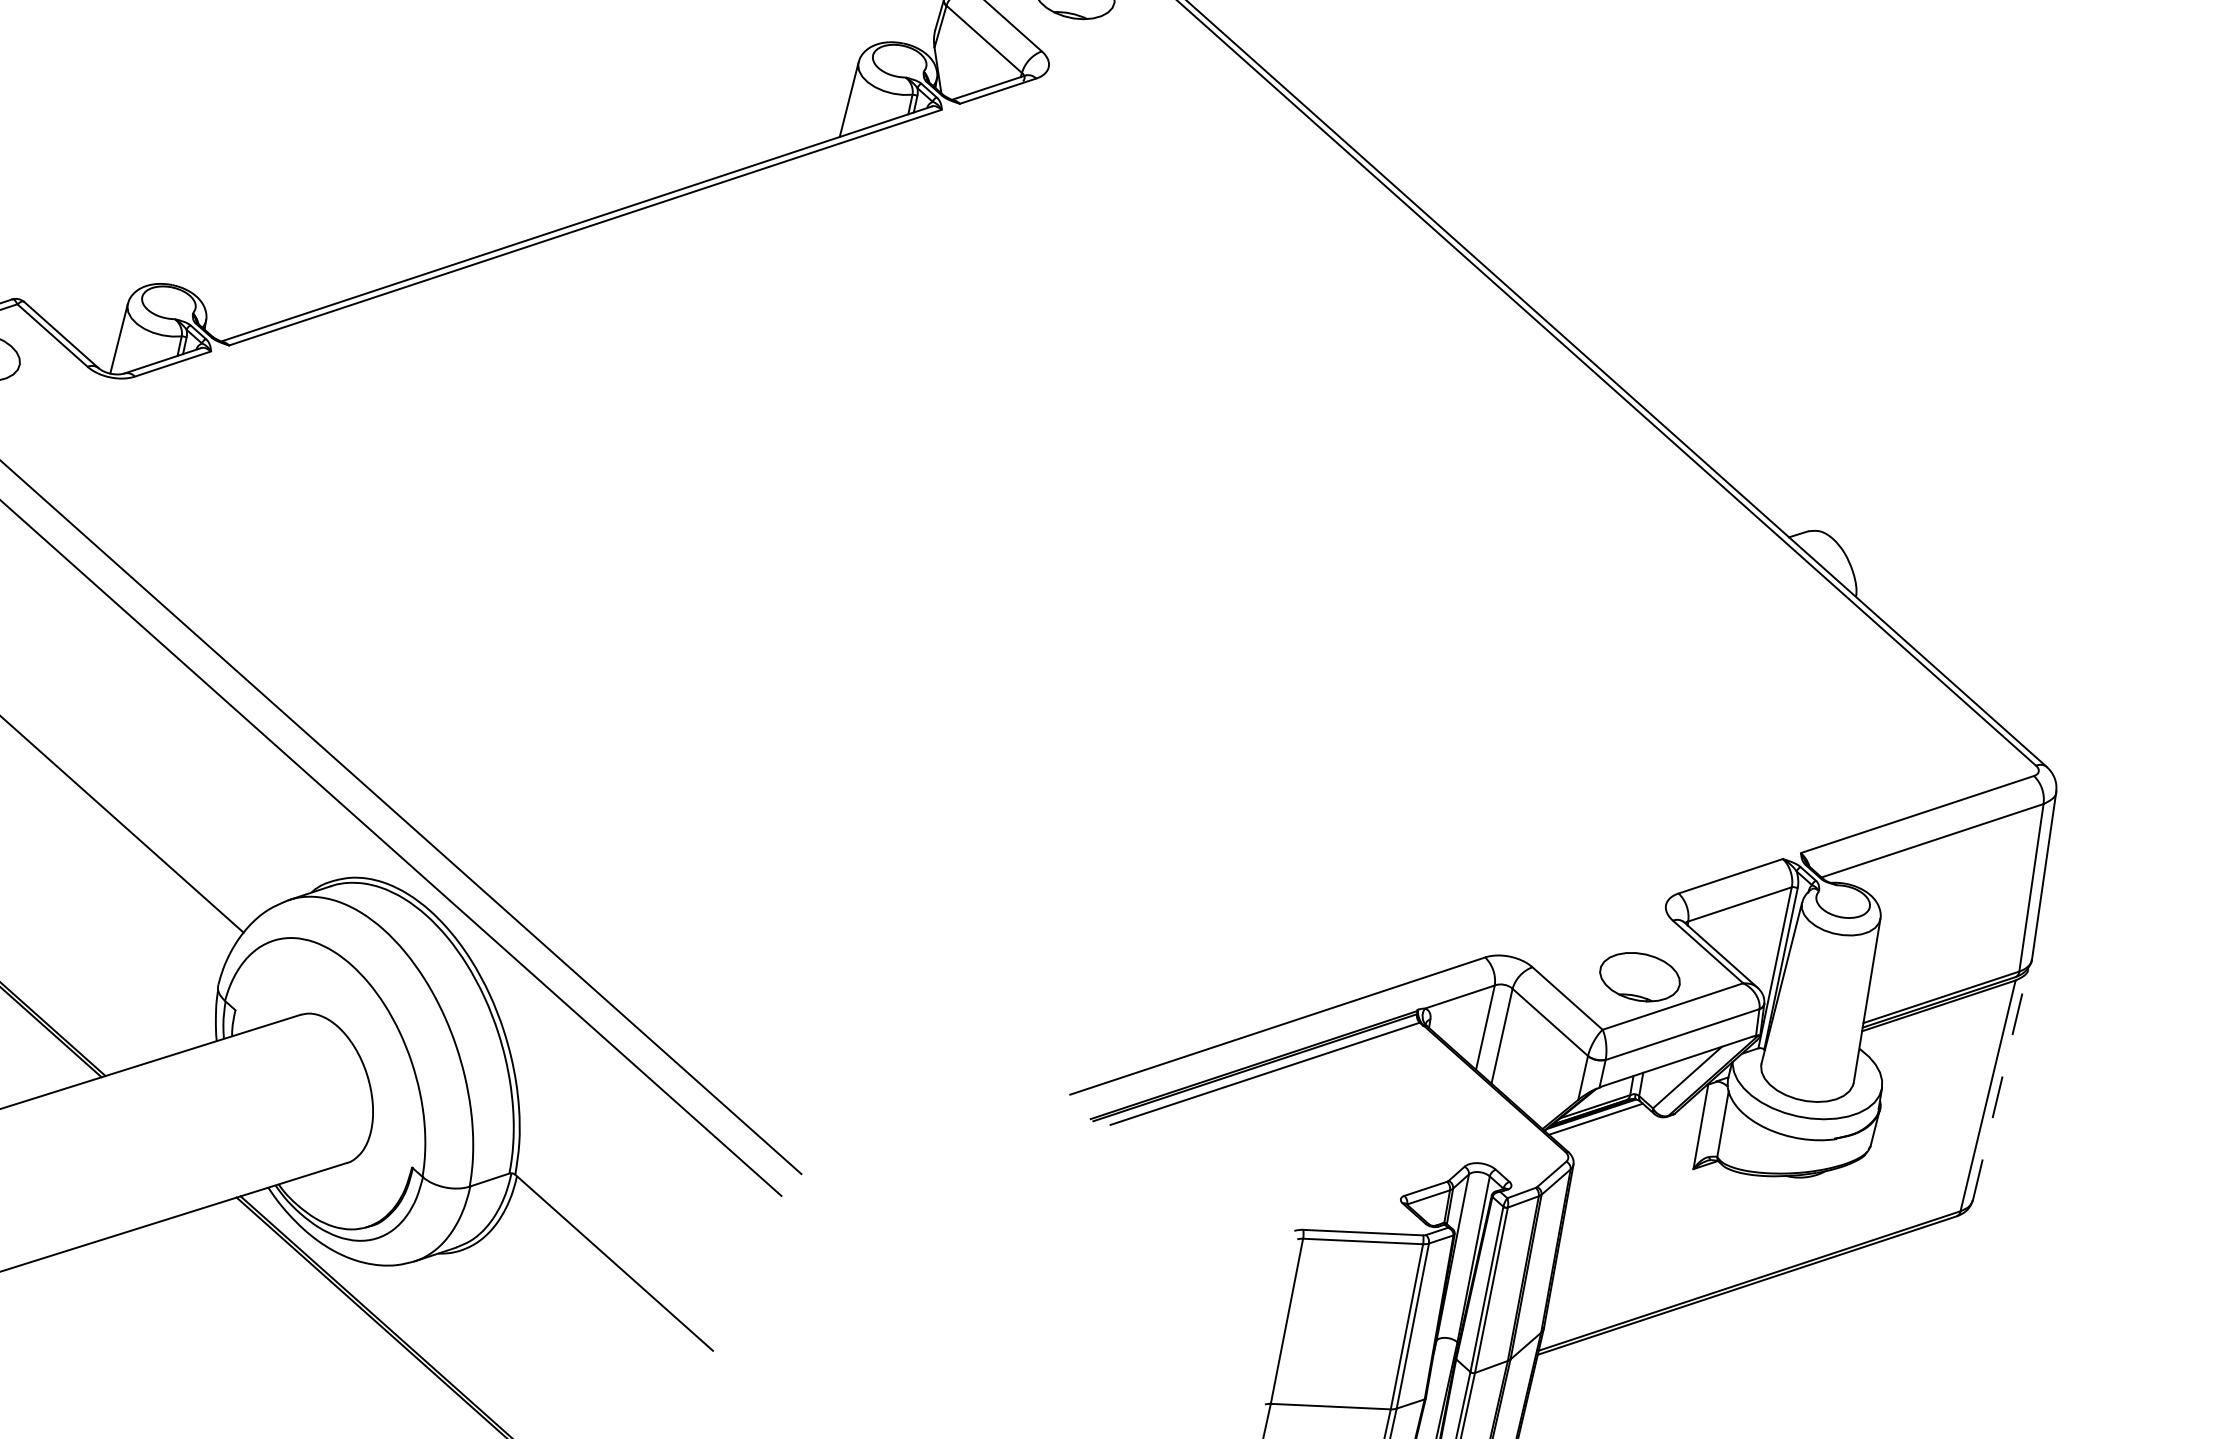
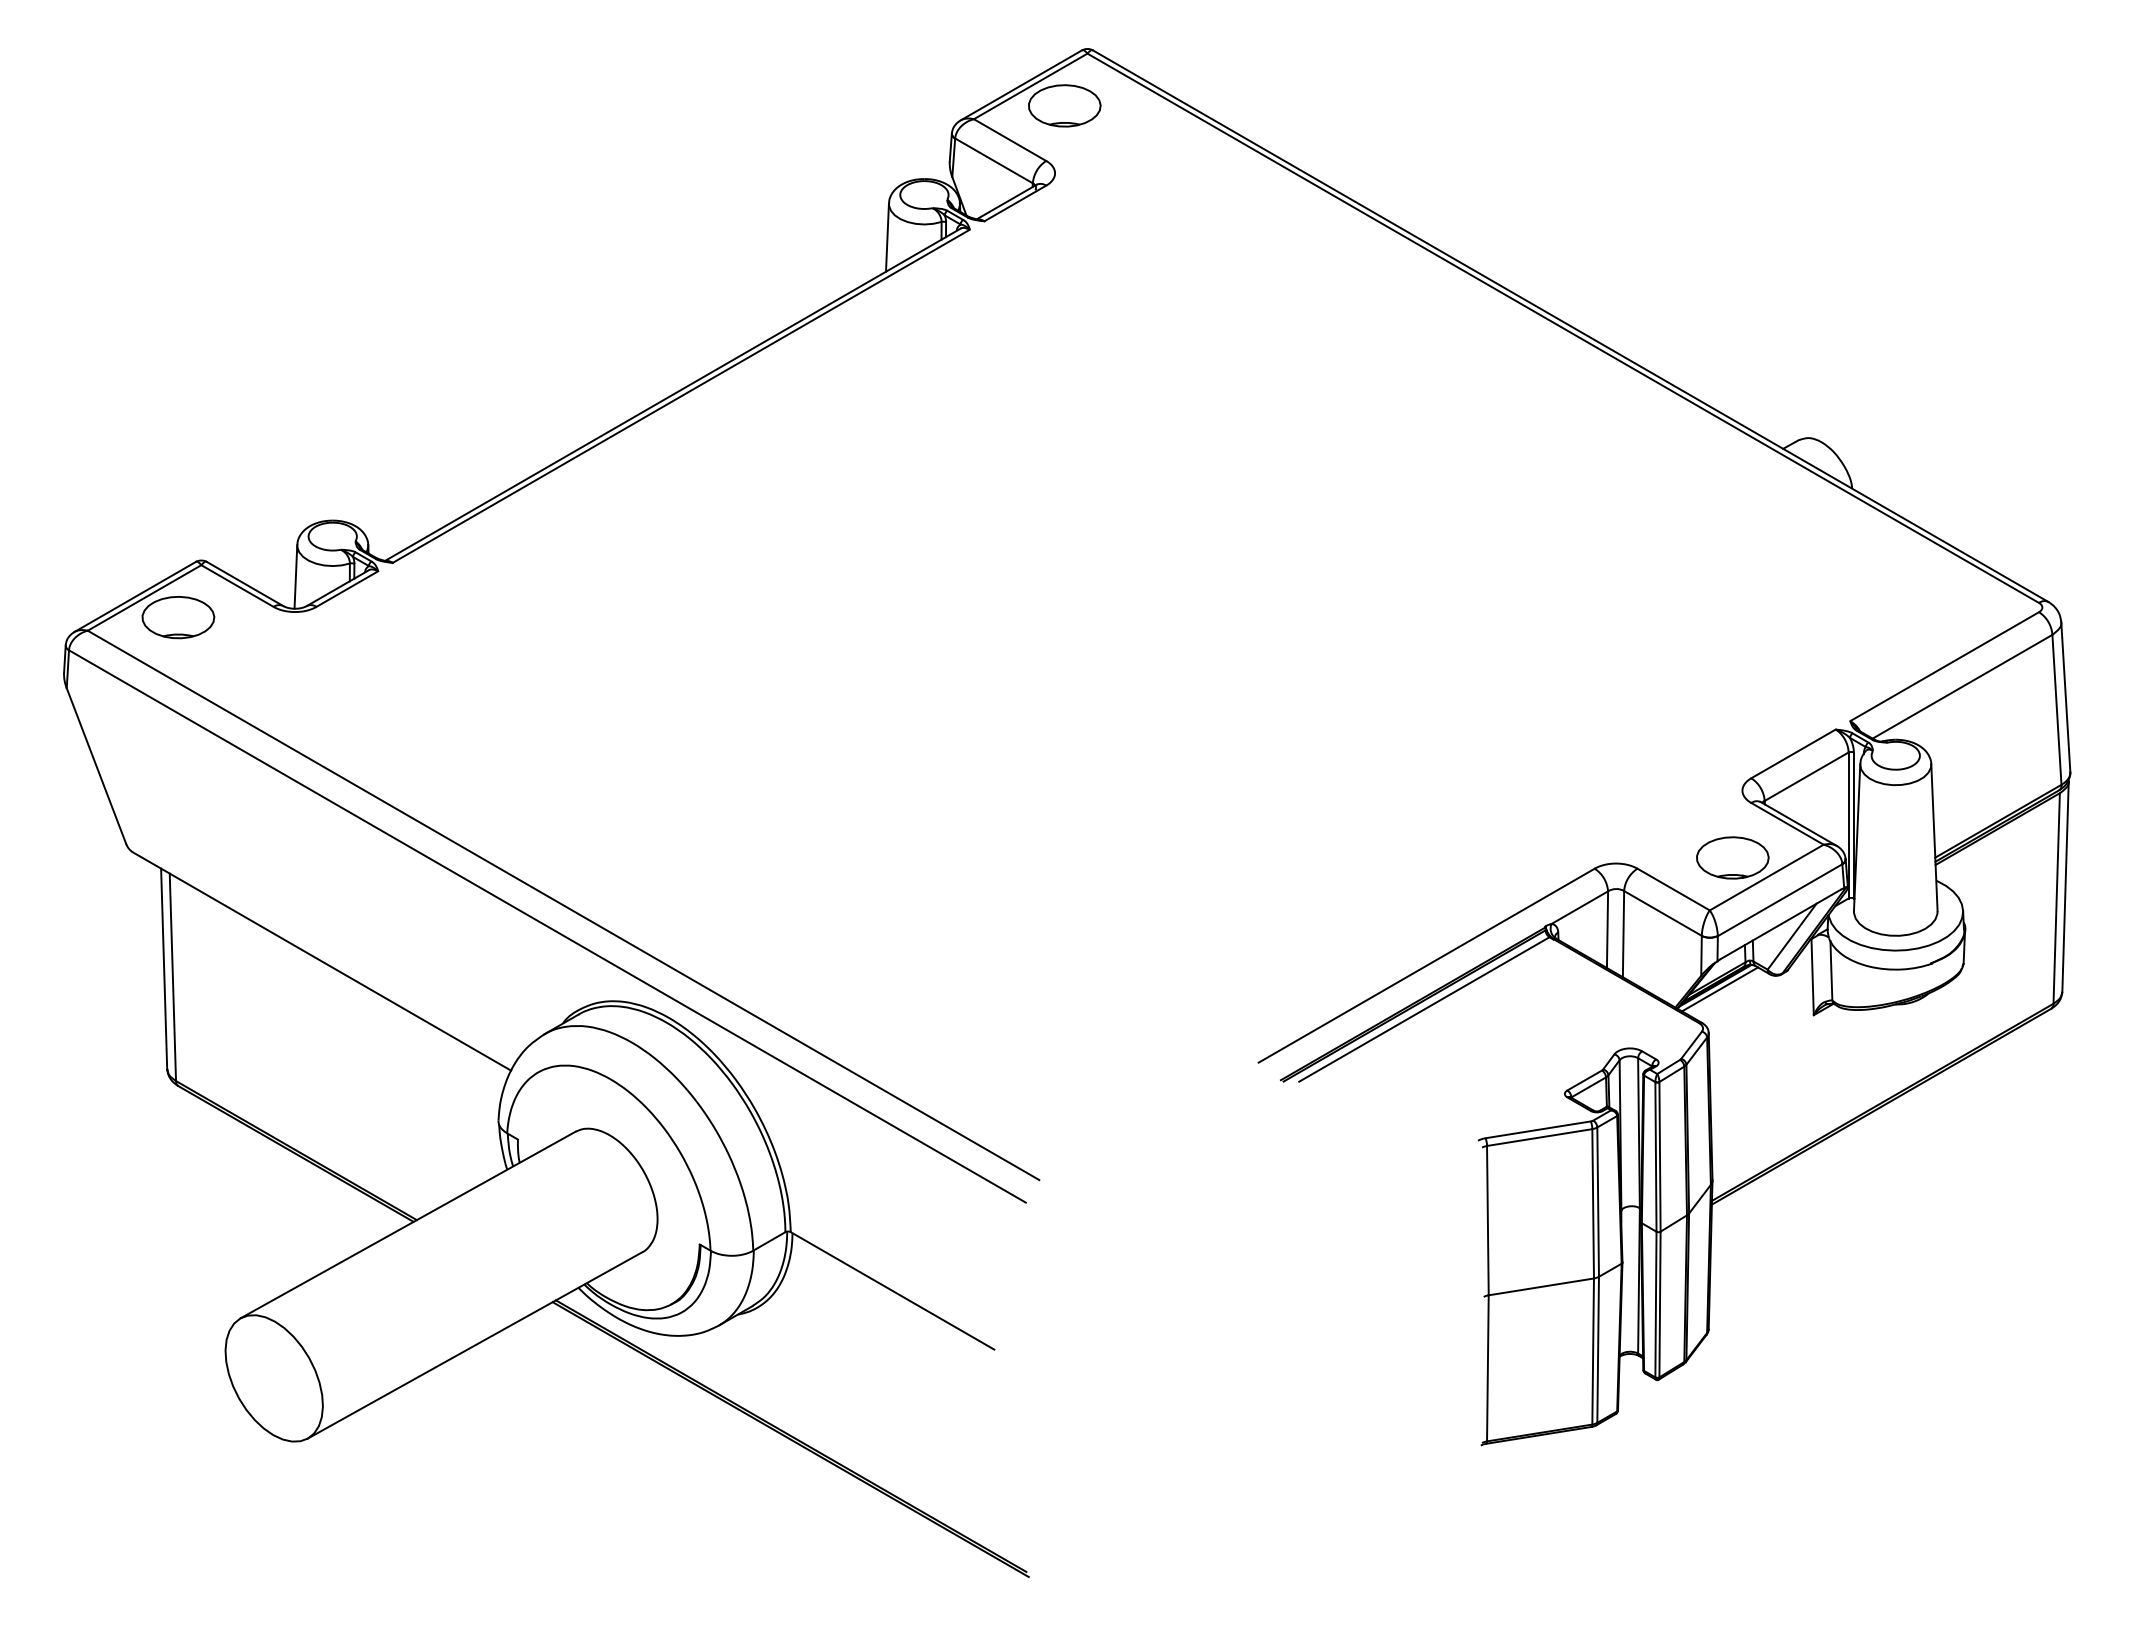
line: (2000, 1084) -> (2065, 886), dashed -> solid

